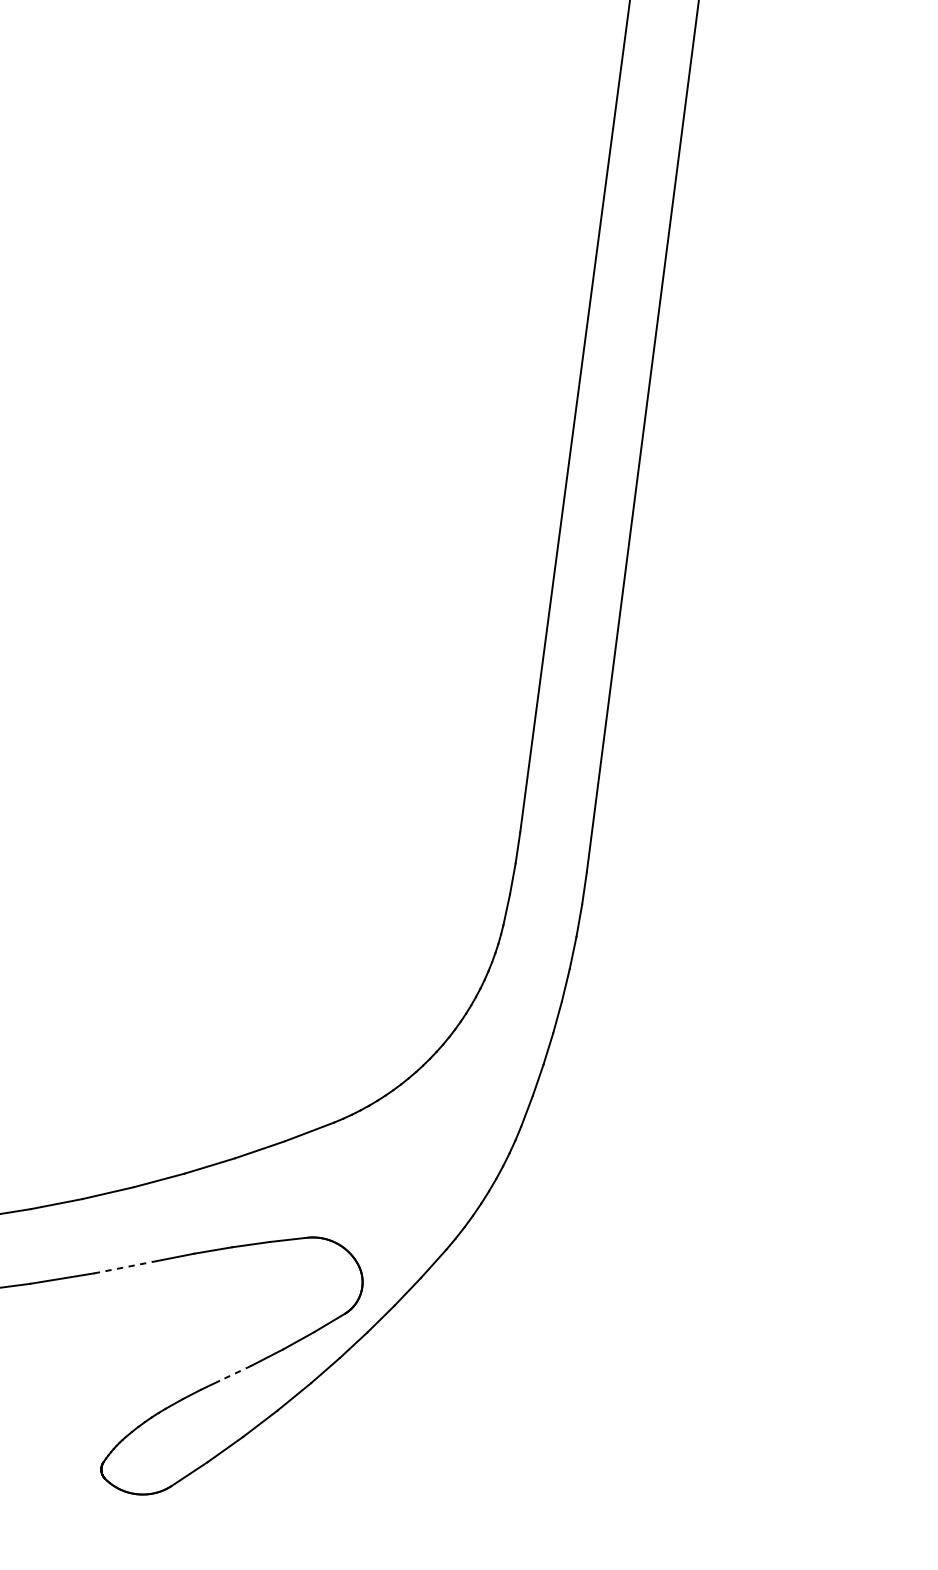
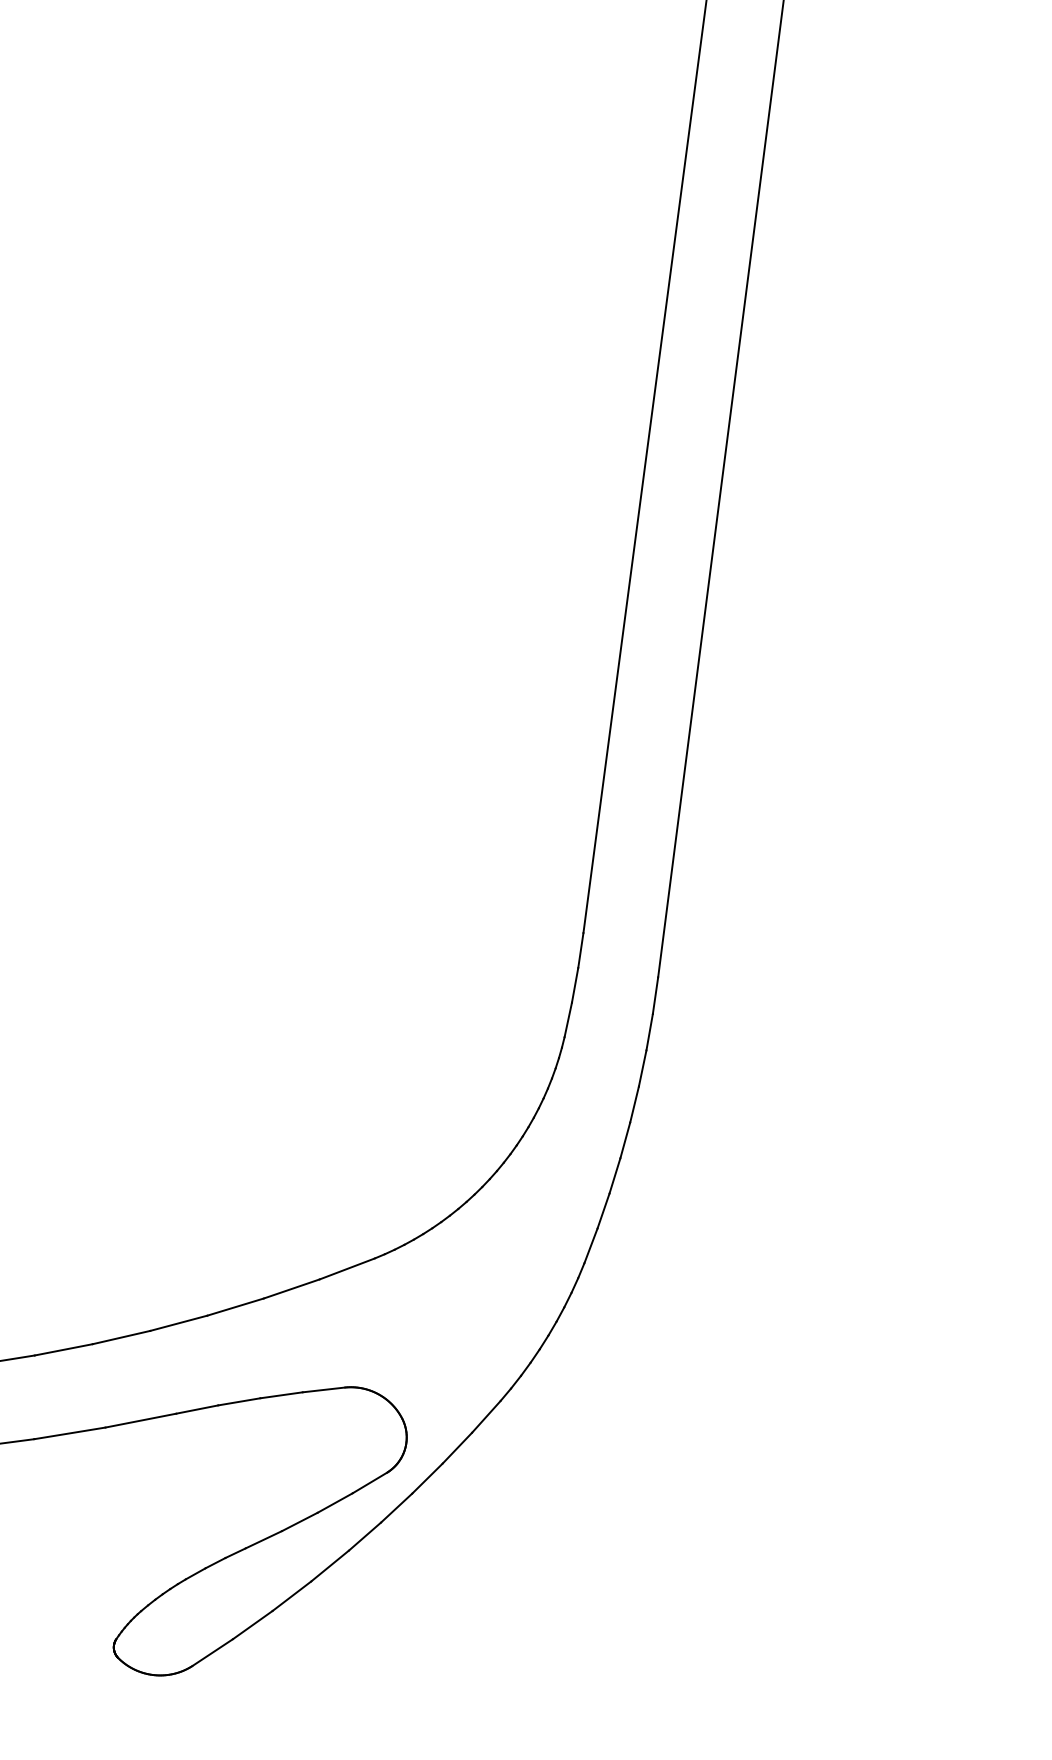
line: (126, 1267) -> (141, 1420), dashed -> solid
line: (234, 1373) -> (263, 1539), dashed -> solid

